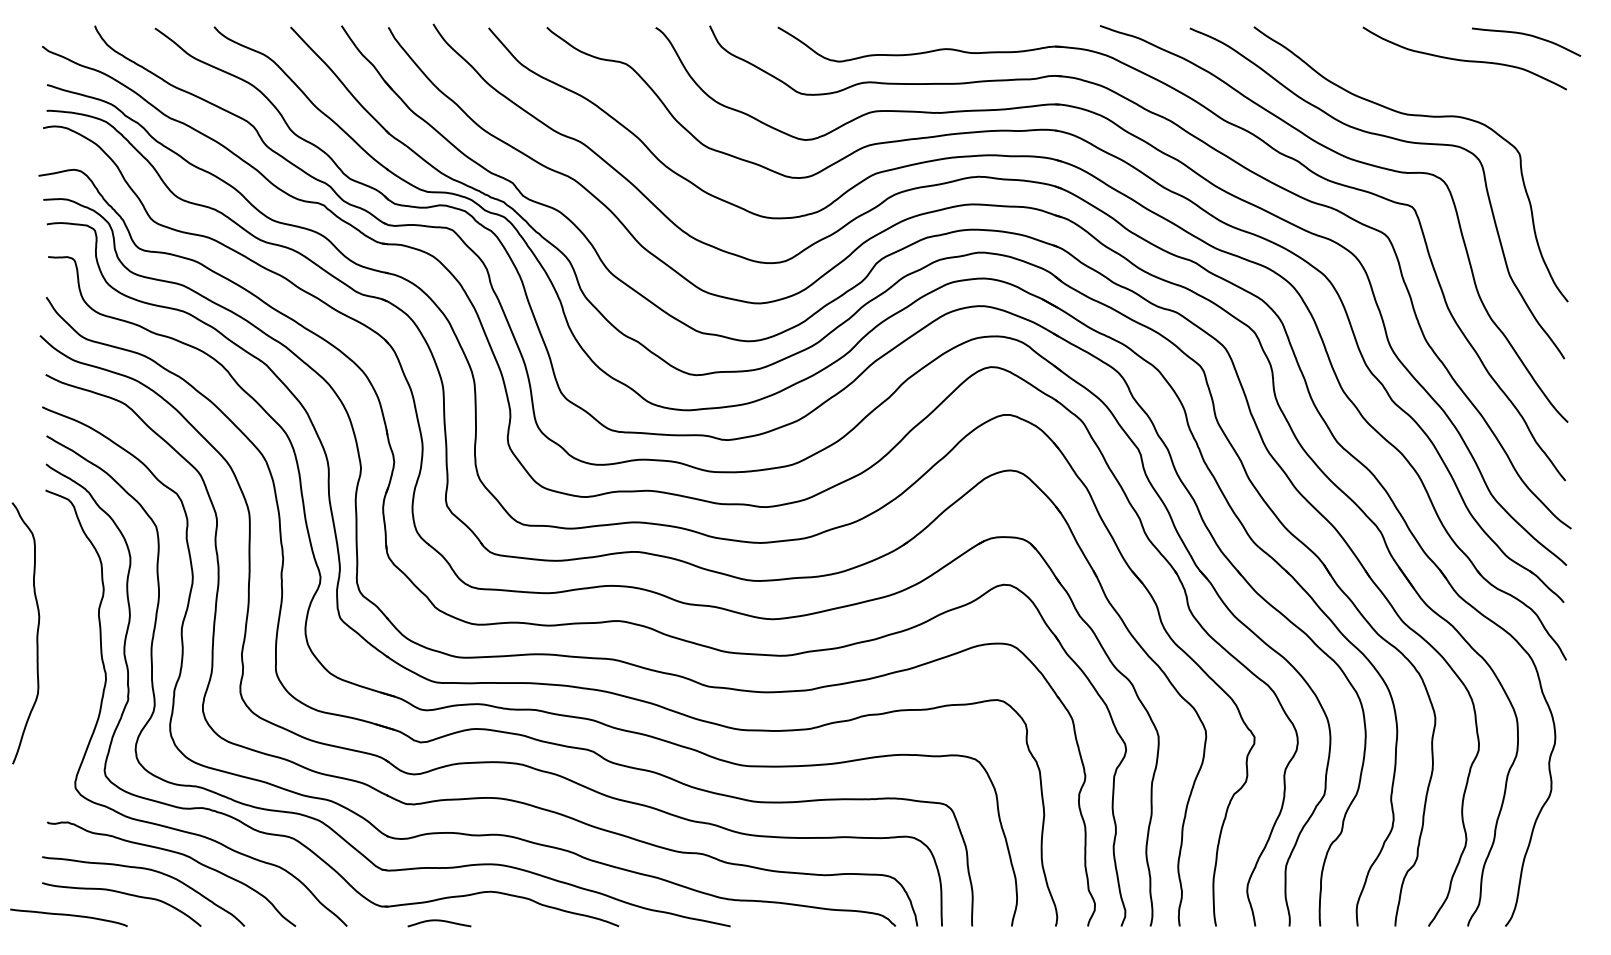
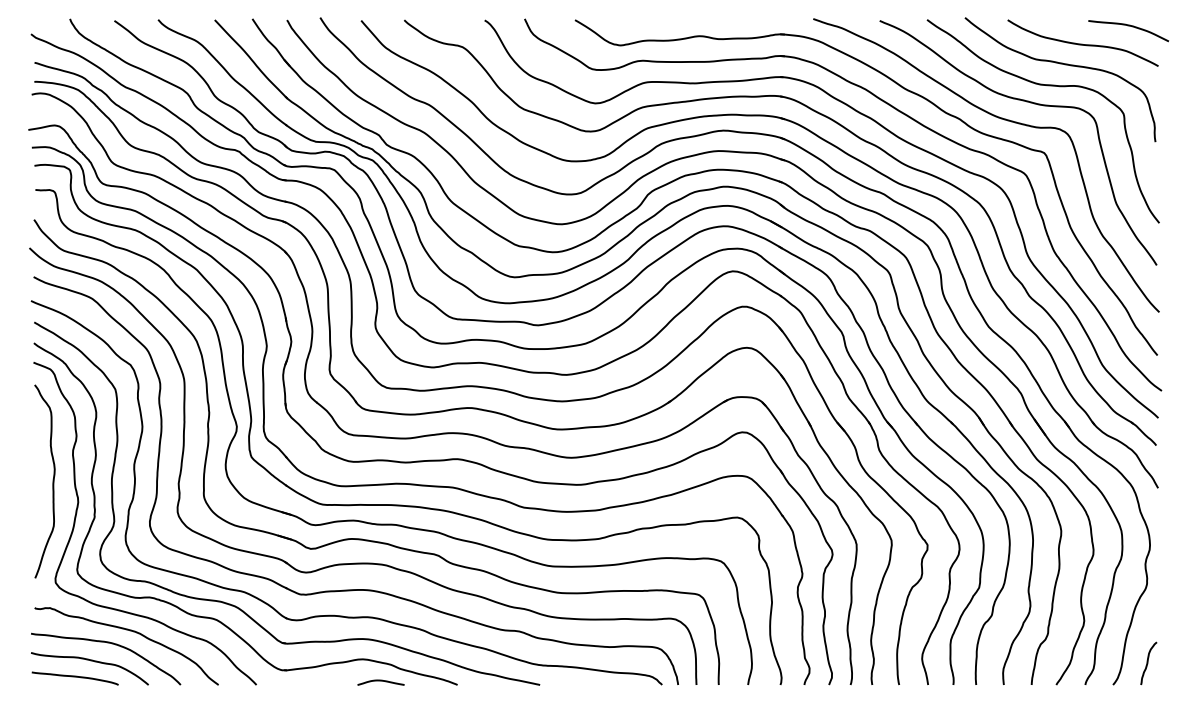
curve: (1436, 87) -> (1062, 64), added
curve: (36, 633) -> (52, 481), moved
curve: (1552, 897) -> (1147, 663), added
curve: (68, 915) -> (74, 676), moved
curve: (439, 921) -> (381, 681), moved

